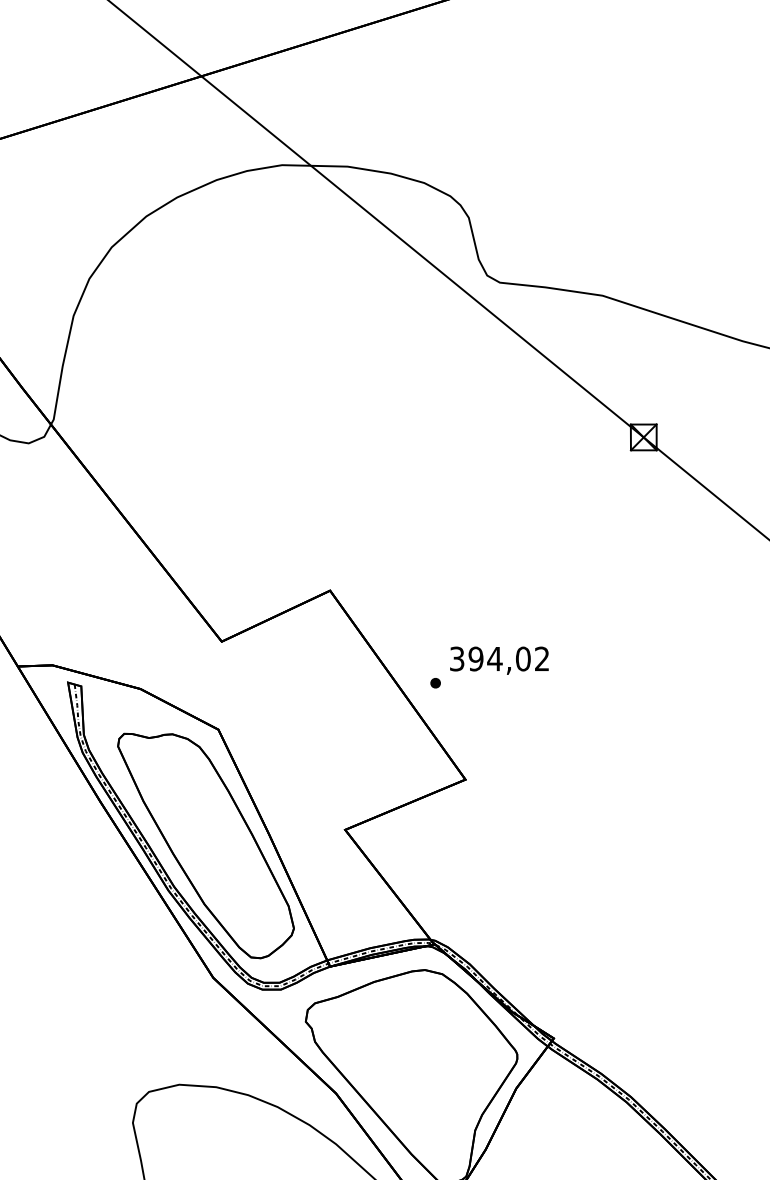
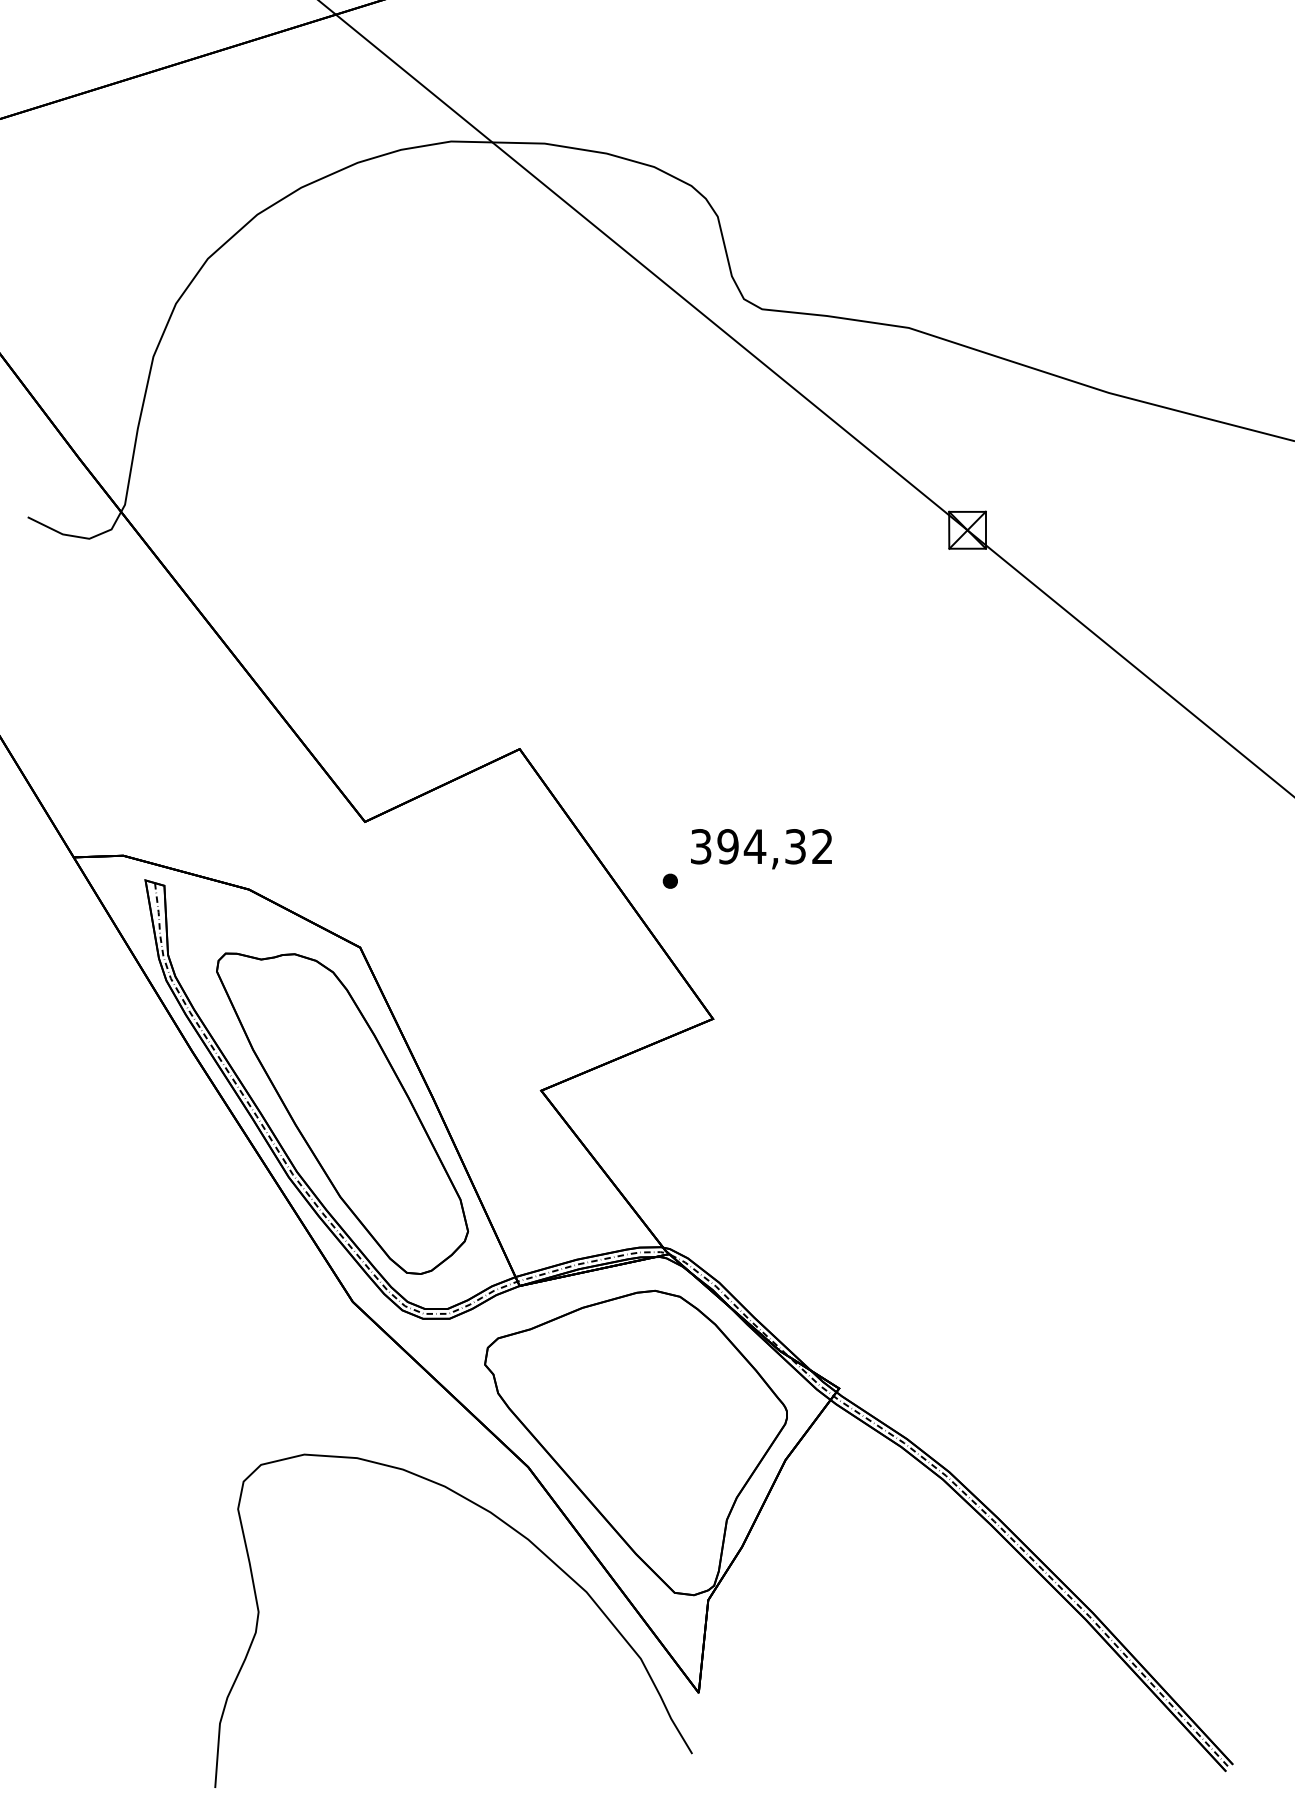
text: (523, 658) -> (795, 846), 394,02 -> 394,32

